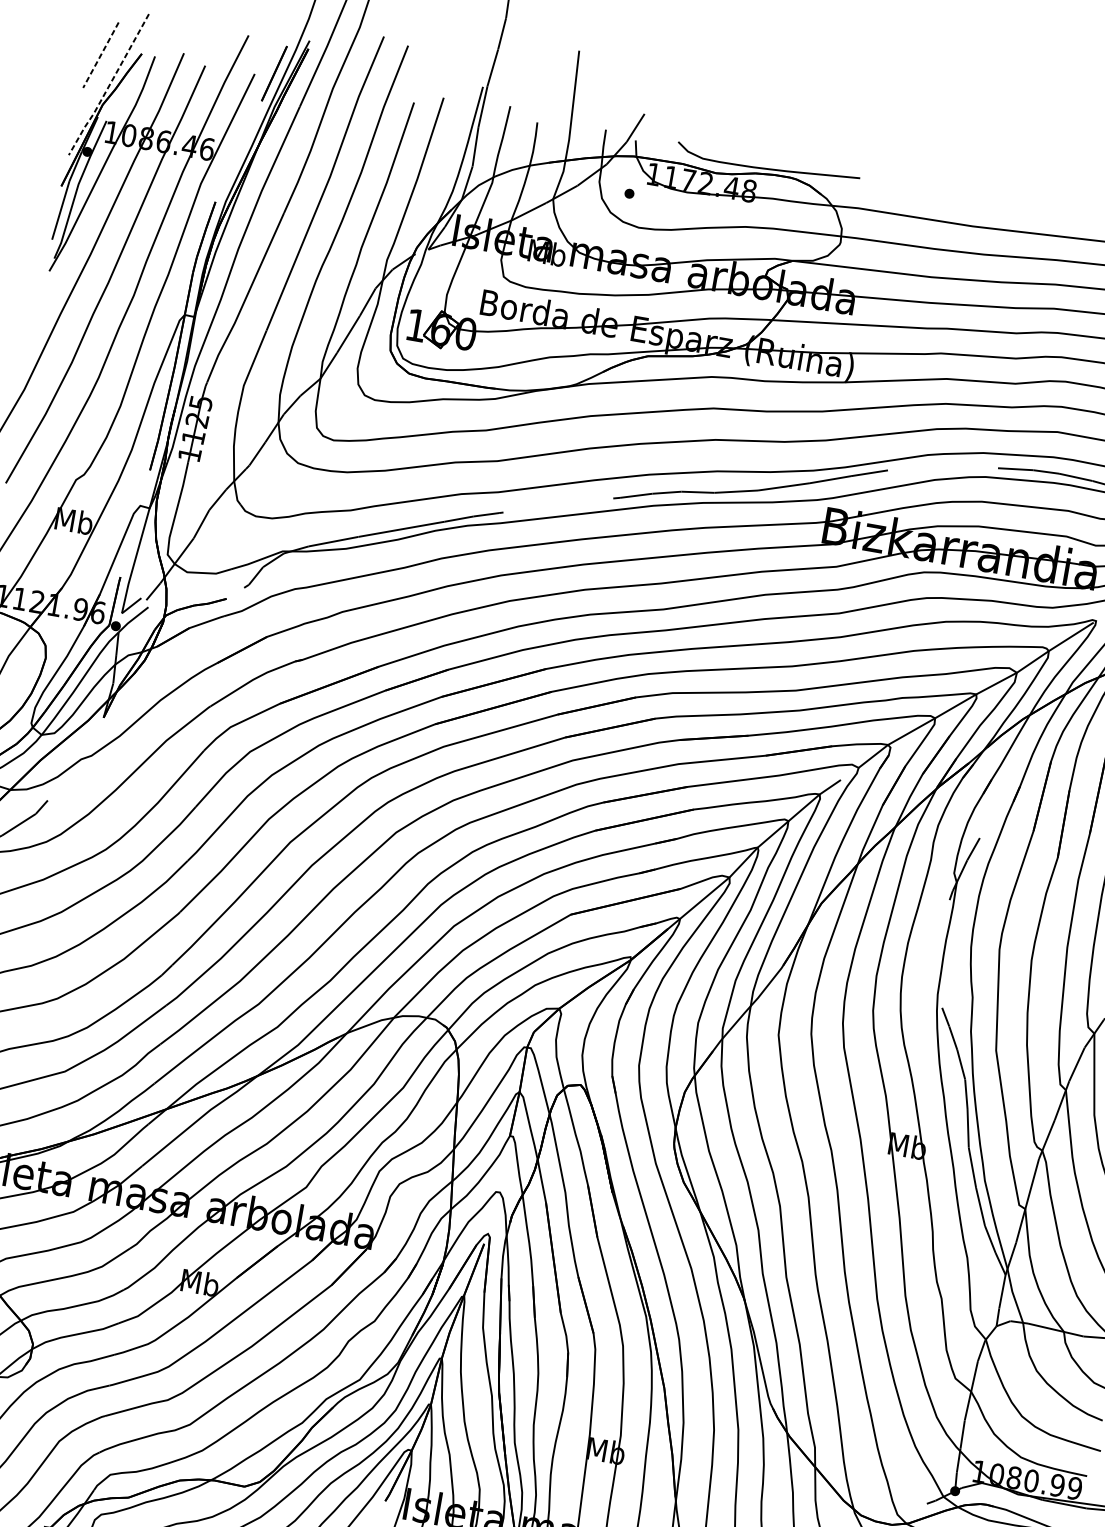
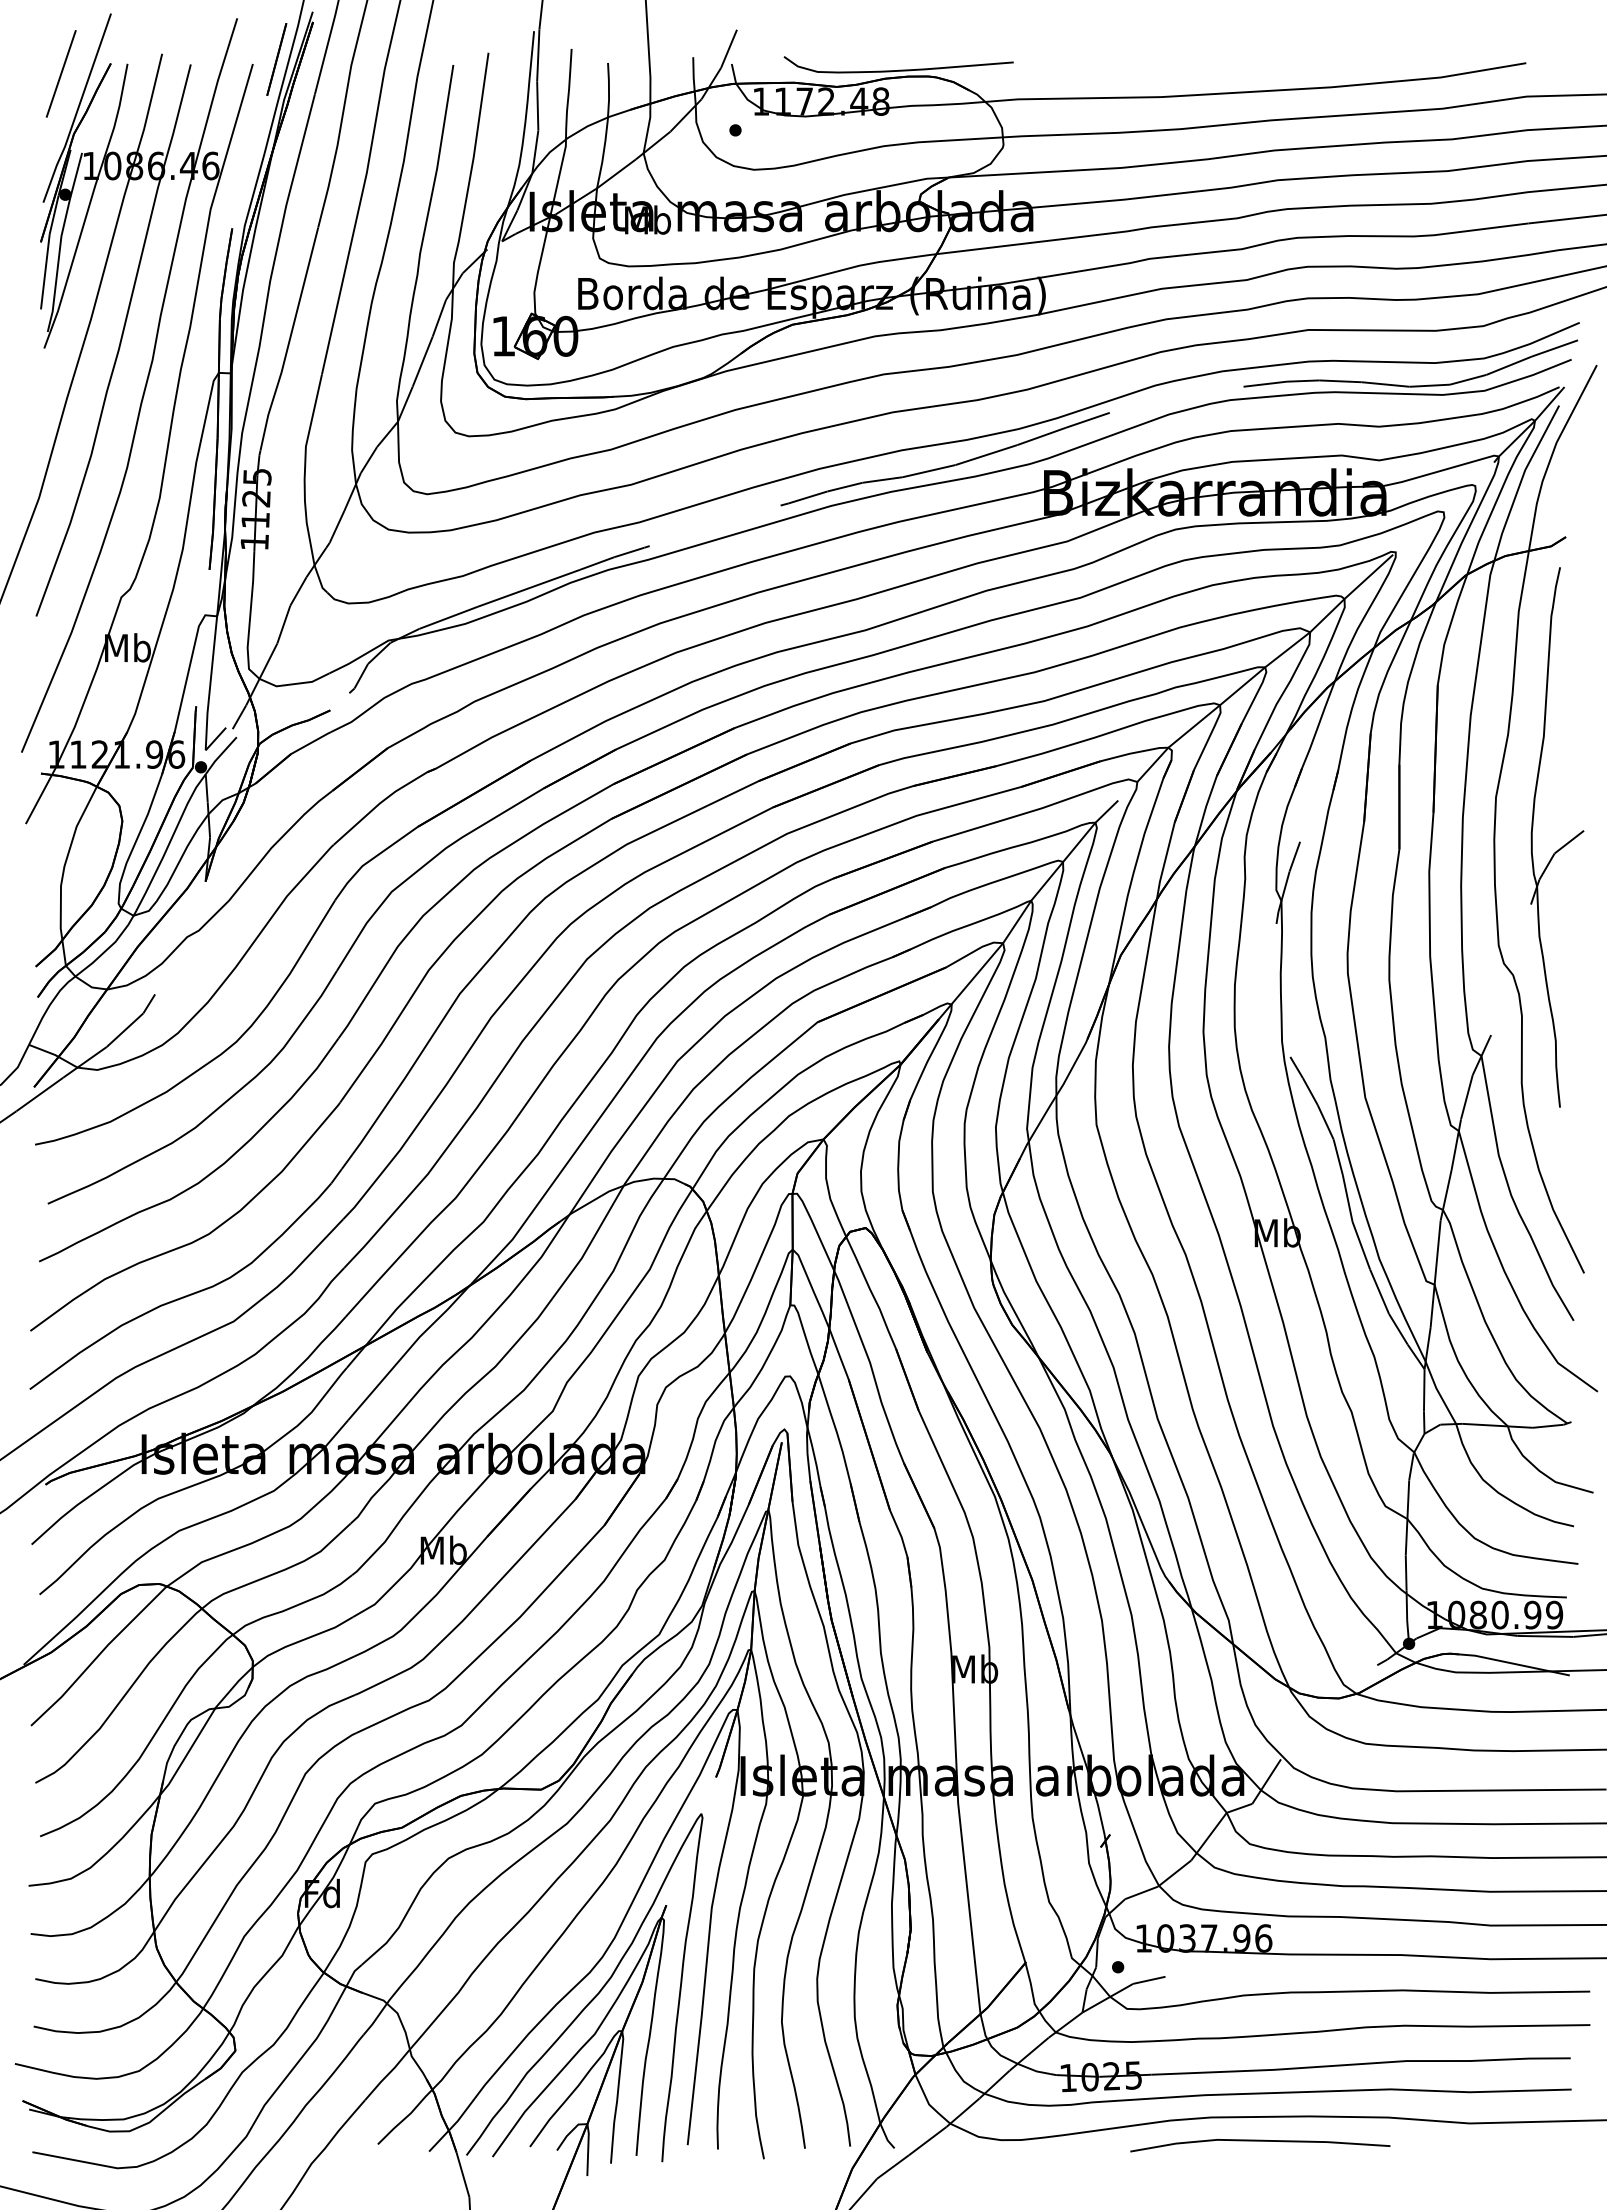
line: (101, 55) -> (61, 74), dashed -> solid
line: (108, 85) -> (77, 109), dashed -> solid

